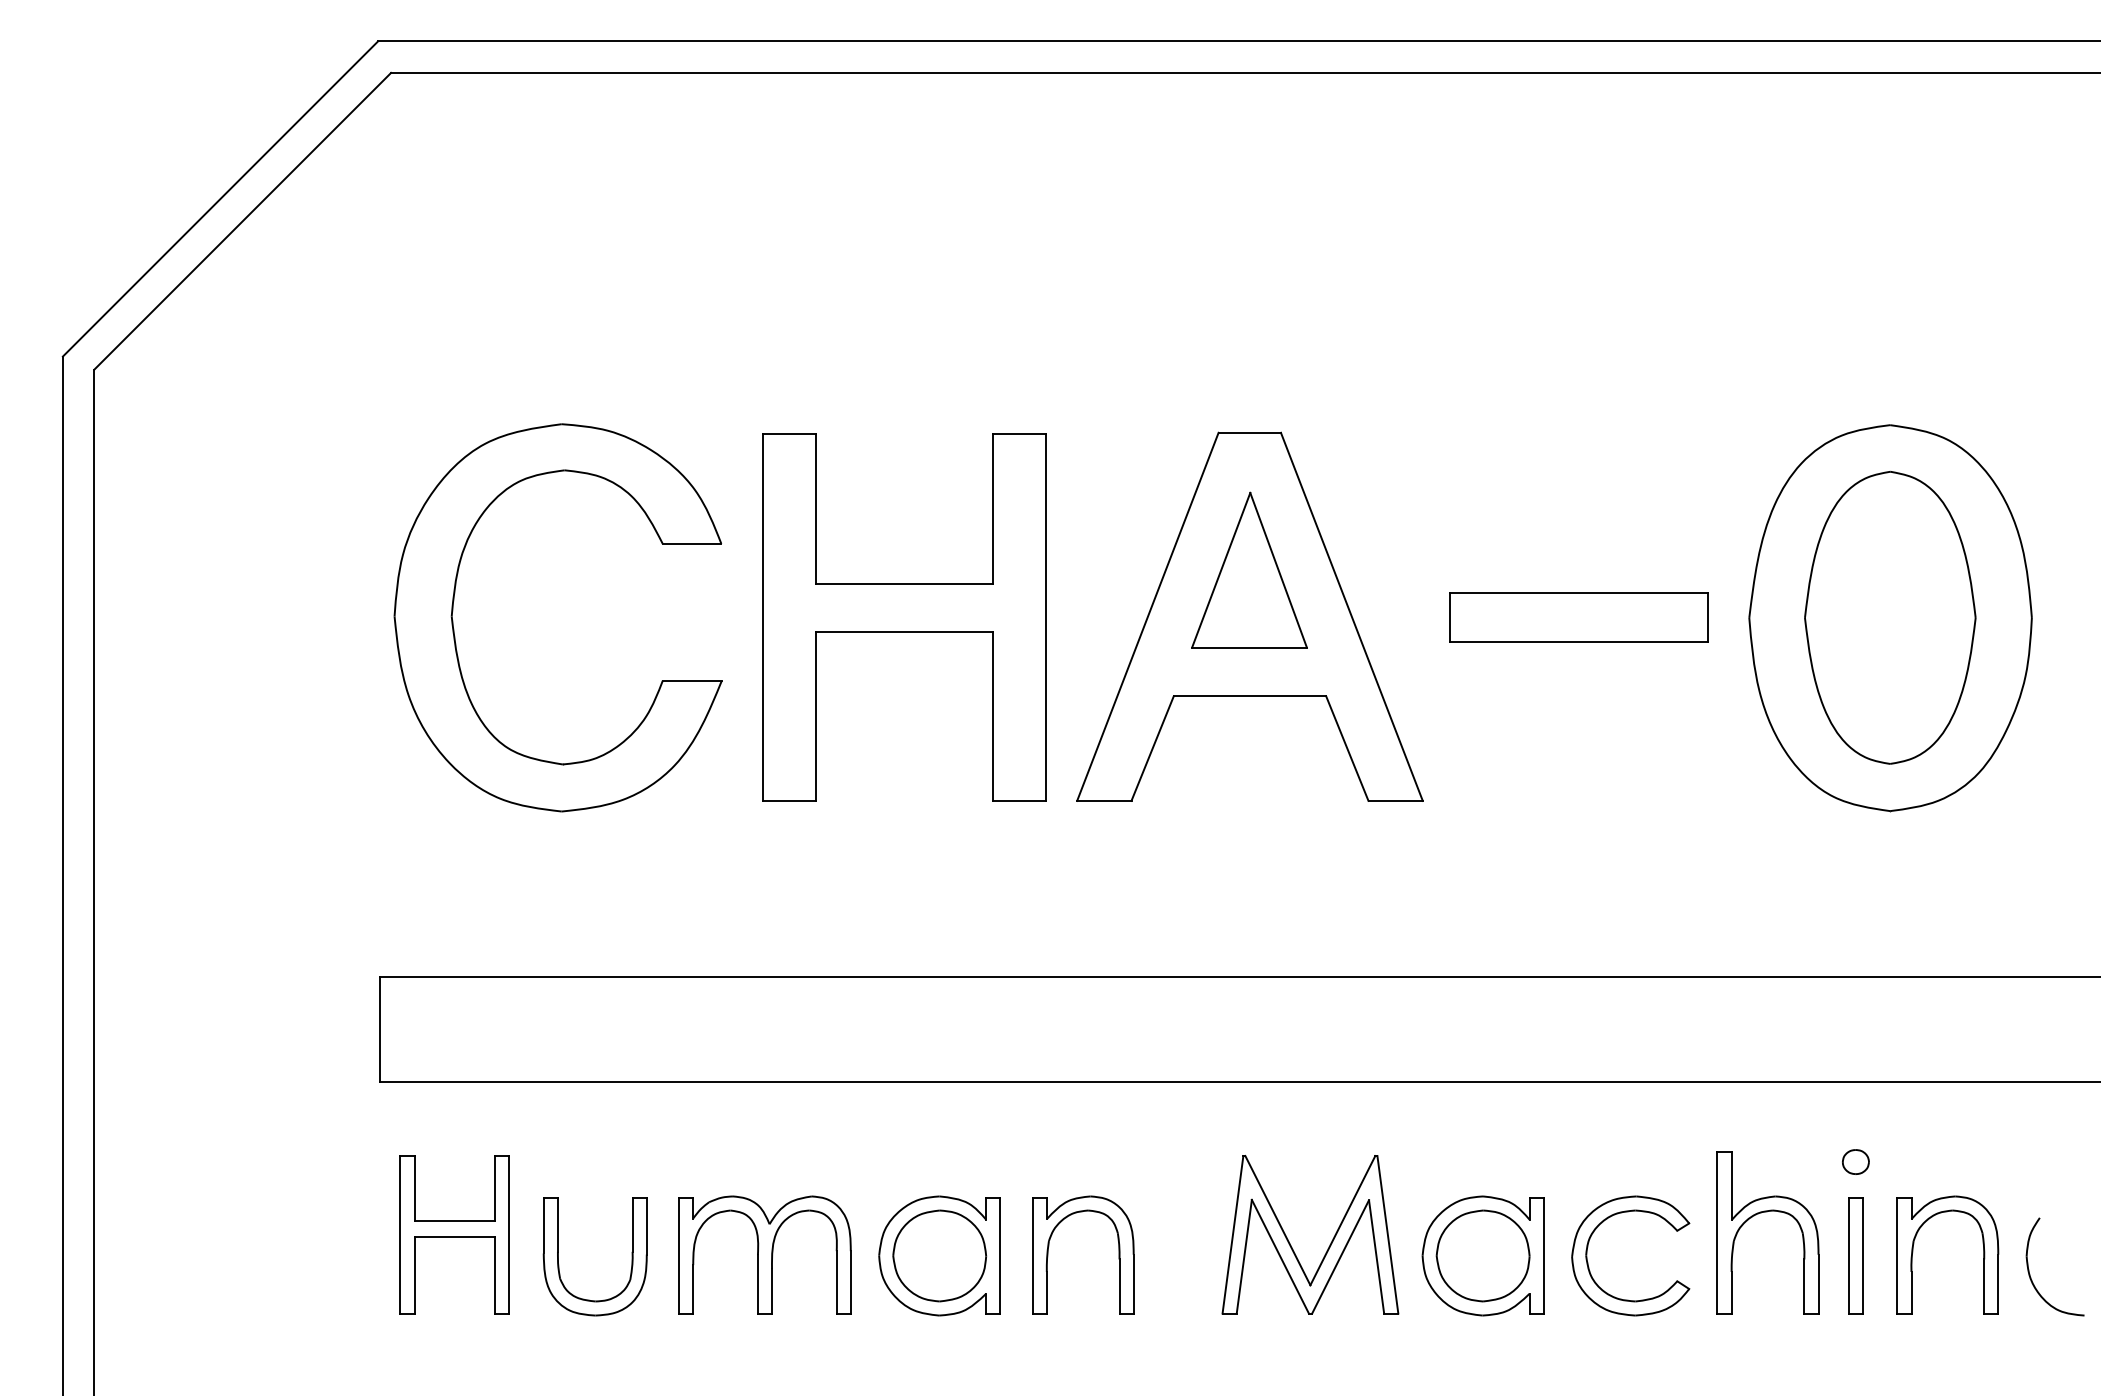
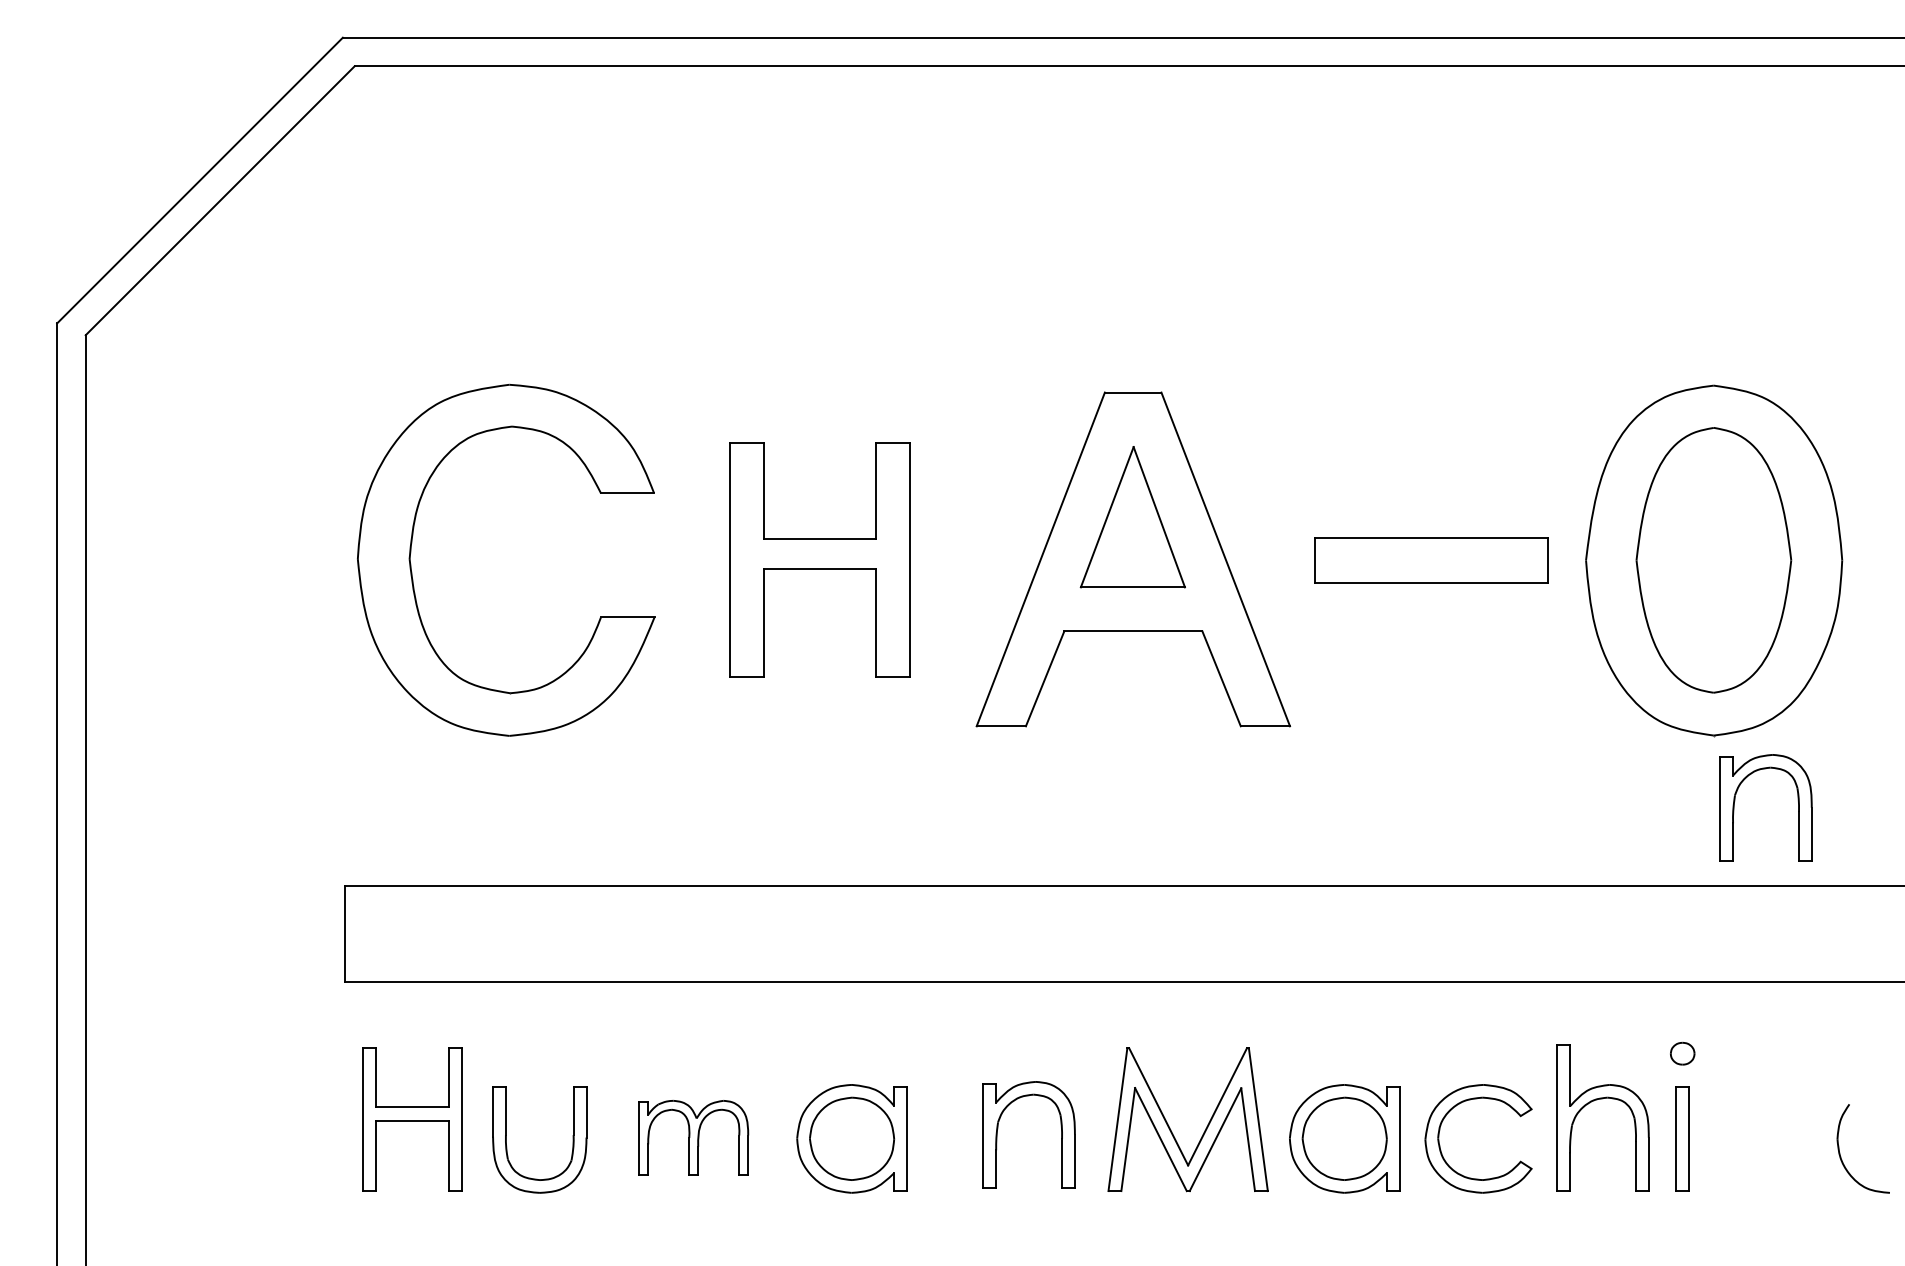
part: (903, 616) -> (819, 559), size x0.7
part: (1049, 1247) -> (998, 1128), moved
part: (1914, 1247) -> (1735, 801), moved
part: (764, 1254) -> (693, 1137), size x0.7

